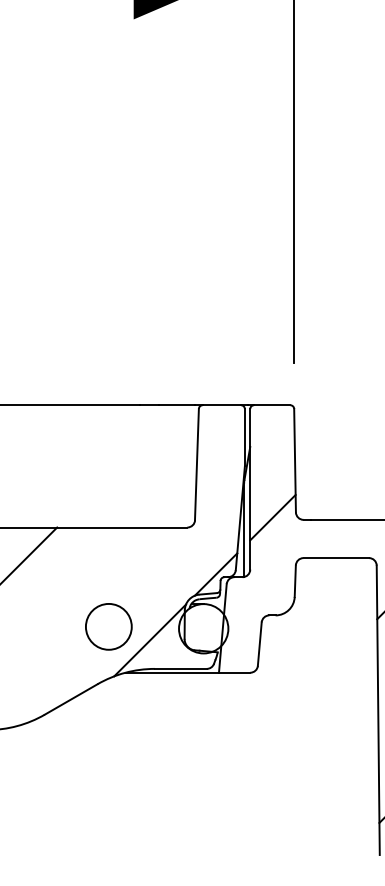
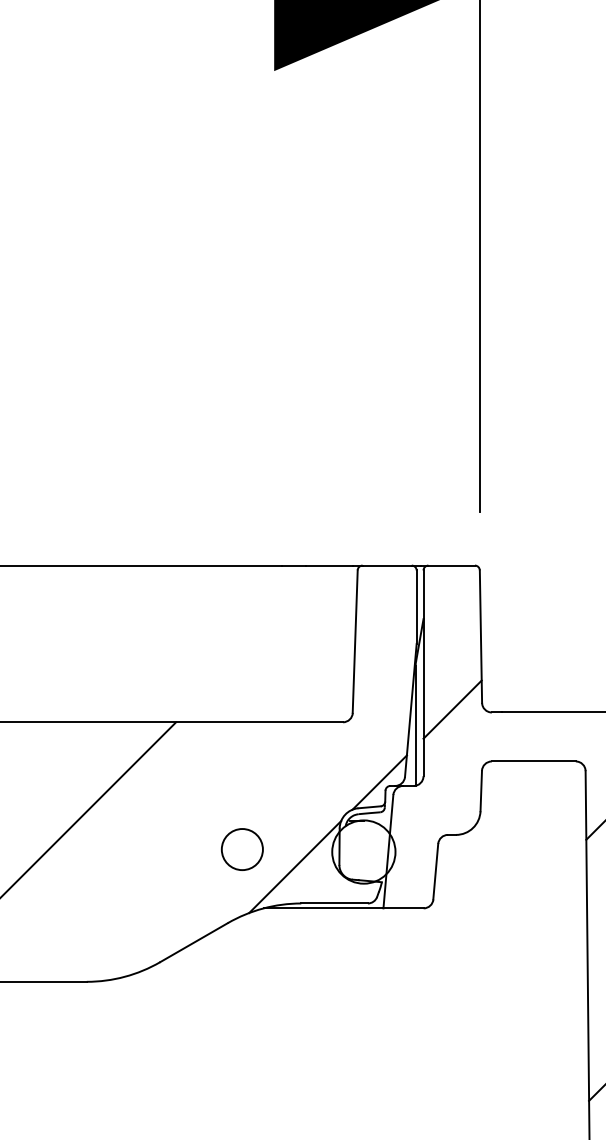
circle: (108, 626) -> (242, 849), size x0.7

